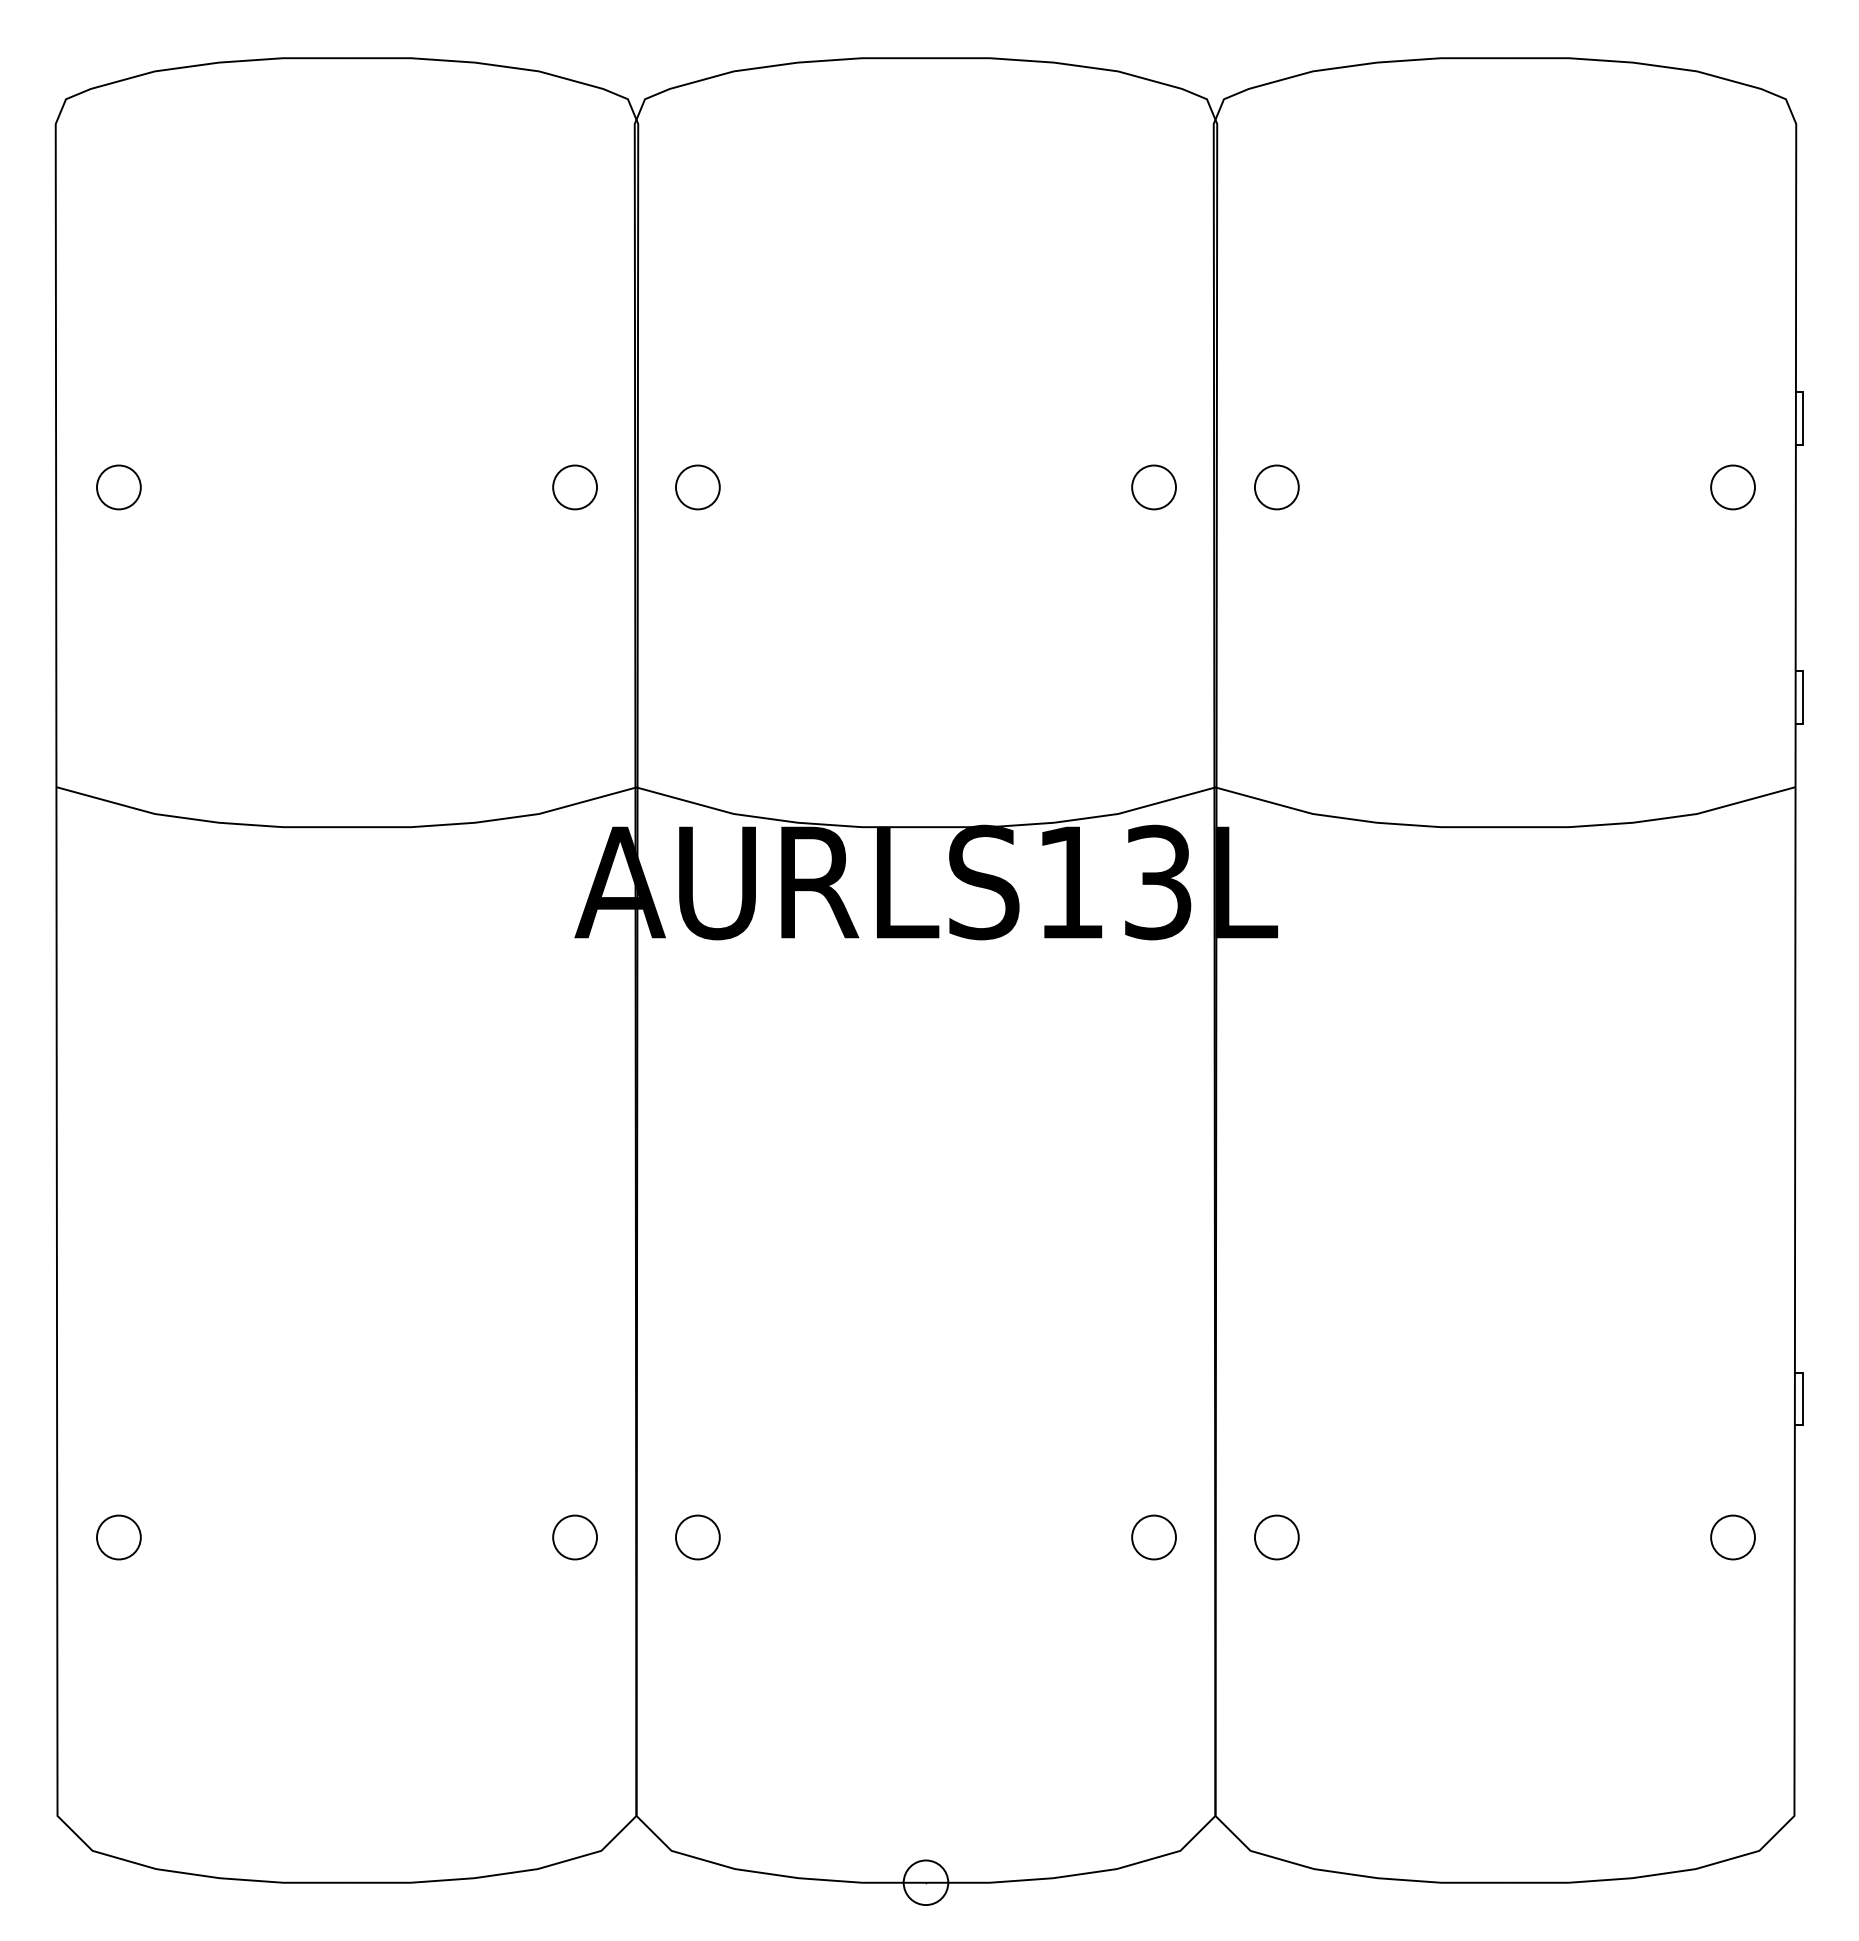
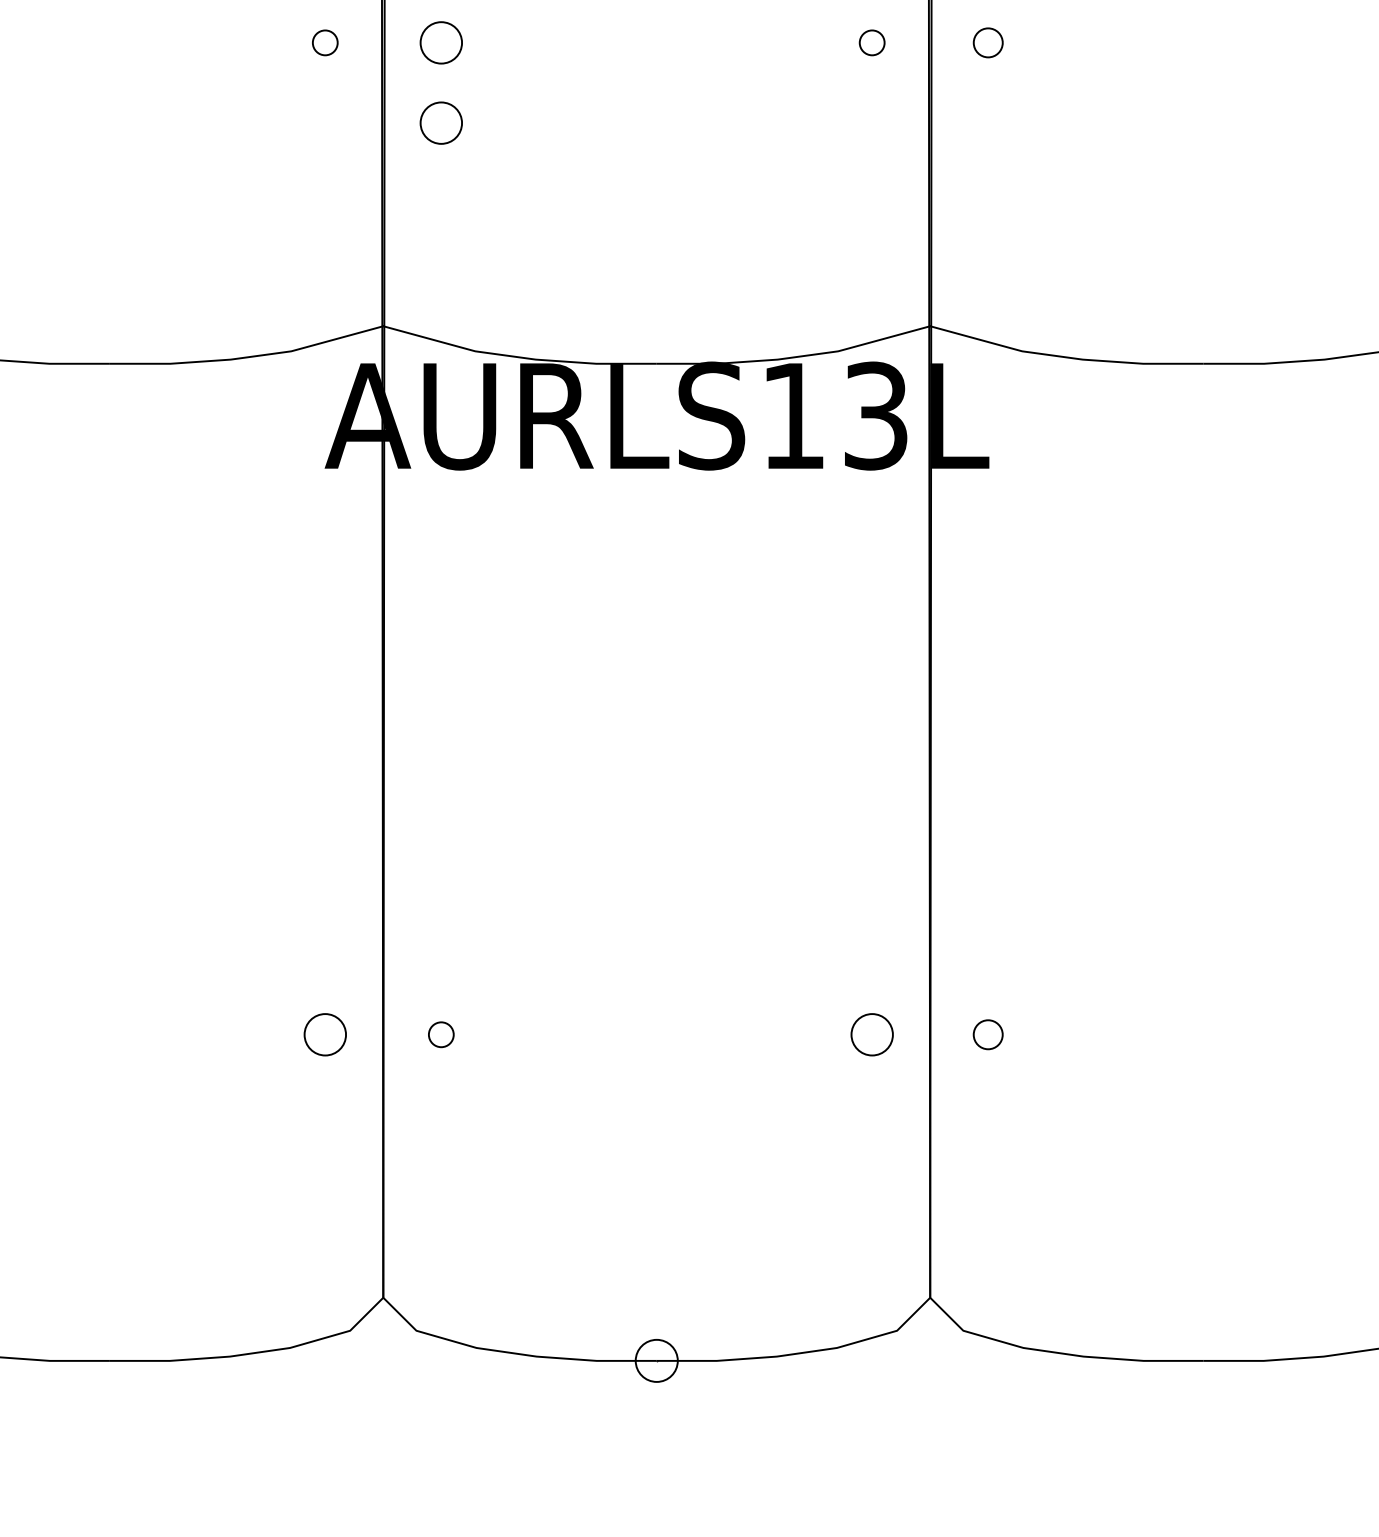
circle: (574, 487) -> (324, 42), size x0.6
circle: (1153, 487) -> (871, 42), size x0.6
circle: (1276, 487) -> (987, 42), size x0.7
circle: (697, 572) -> (440, 123), added
circle: (697, 1537) -> (440, 1034), size x0.6
circle: (1276, 1537) -> (987, 1034), size x0.7

